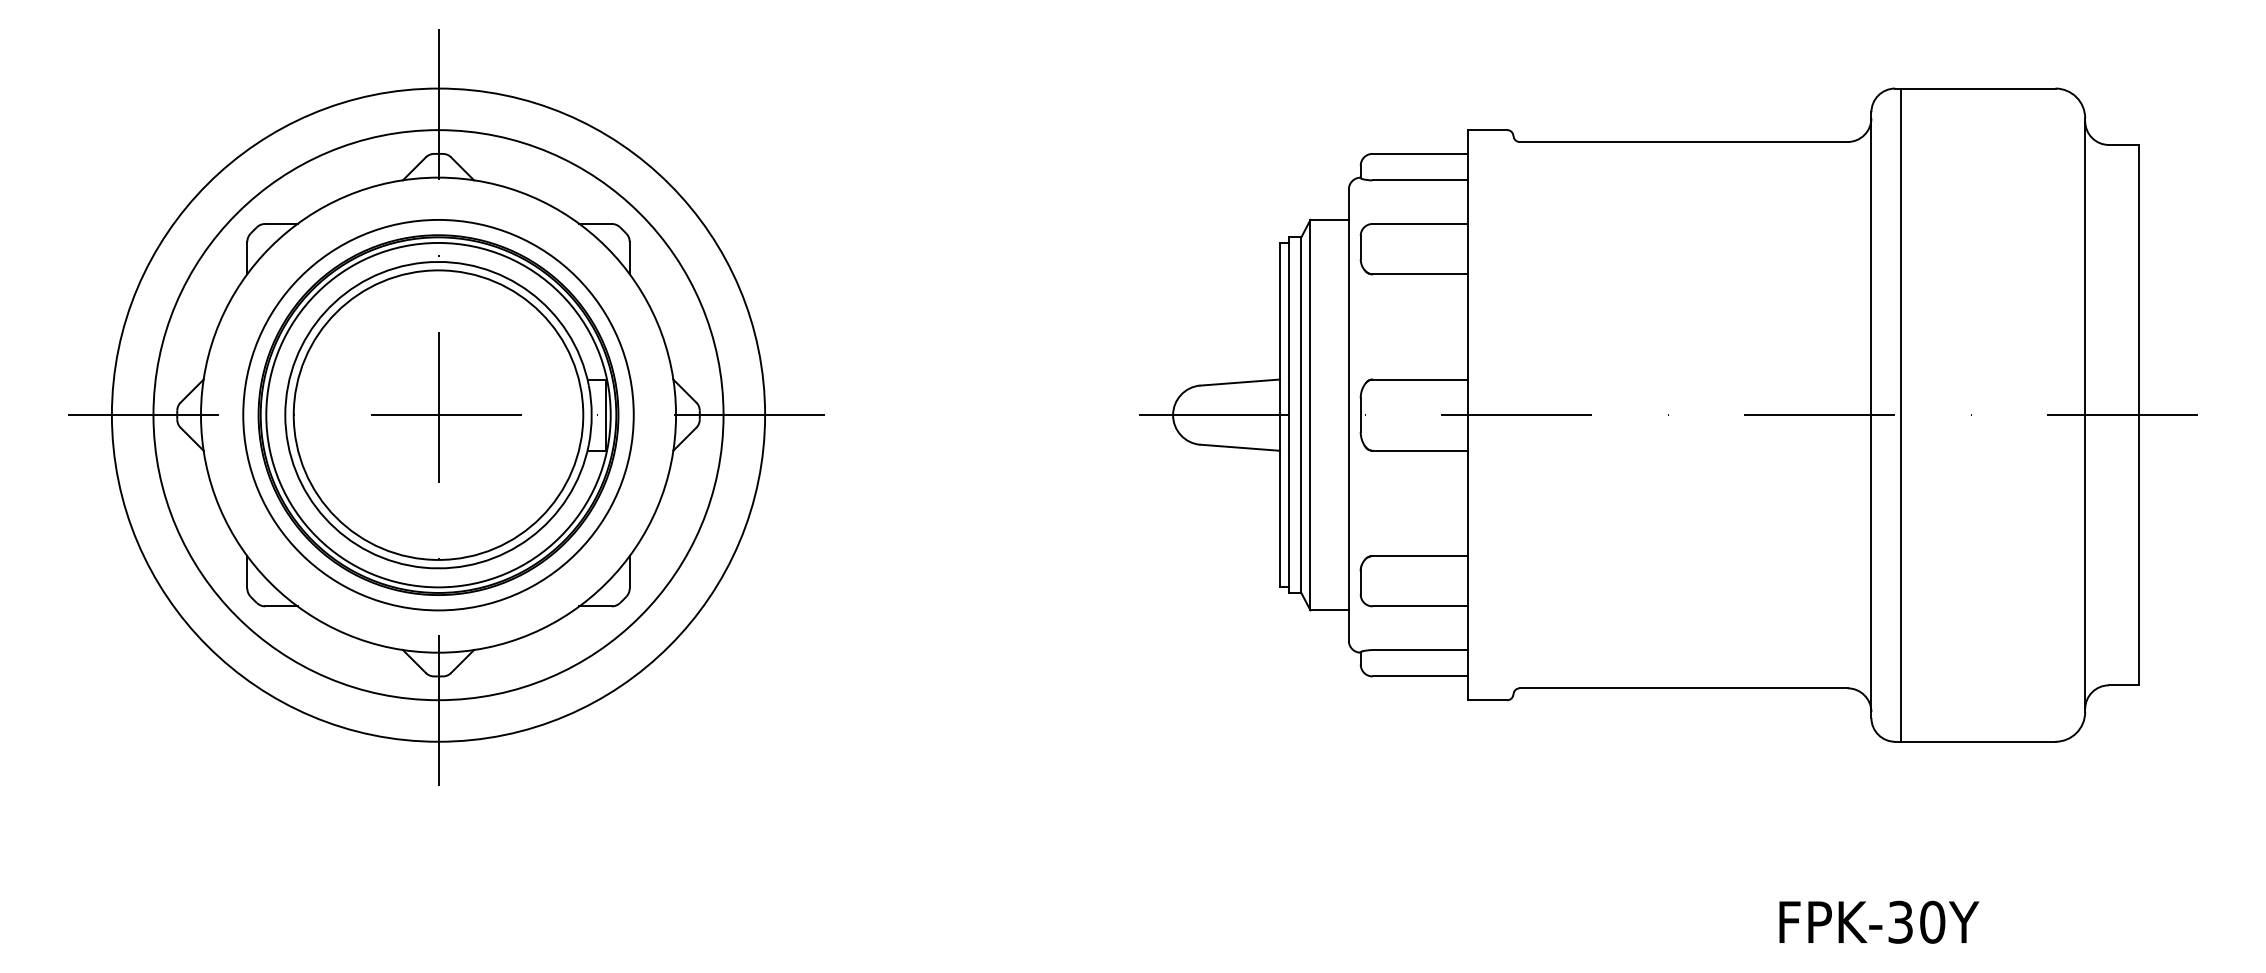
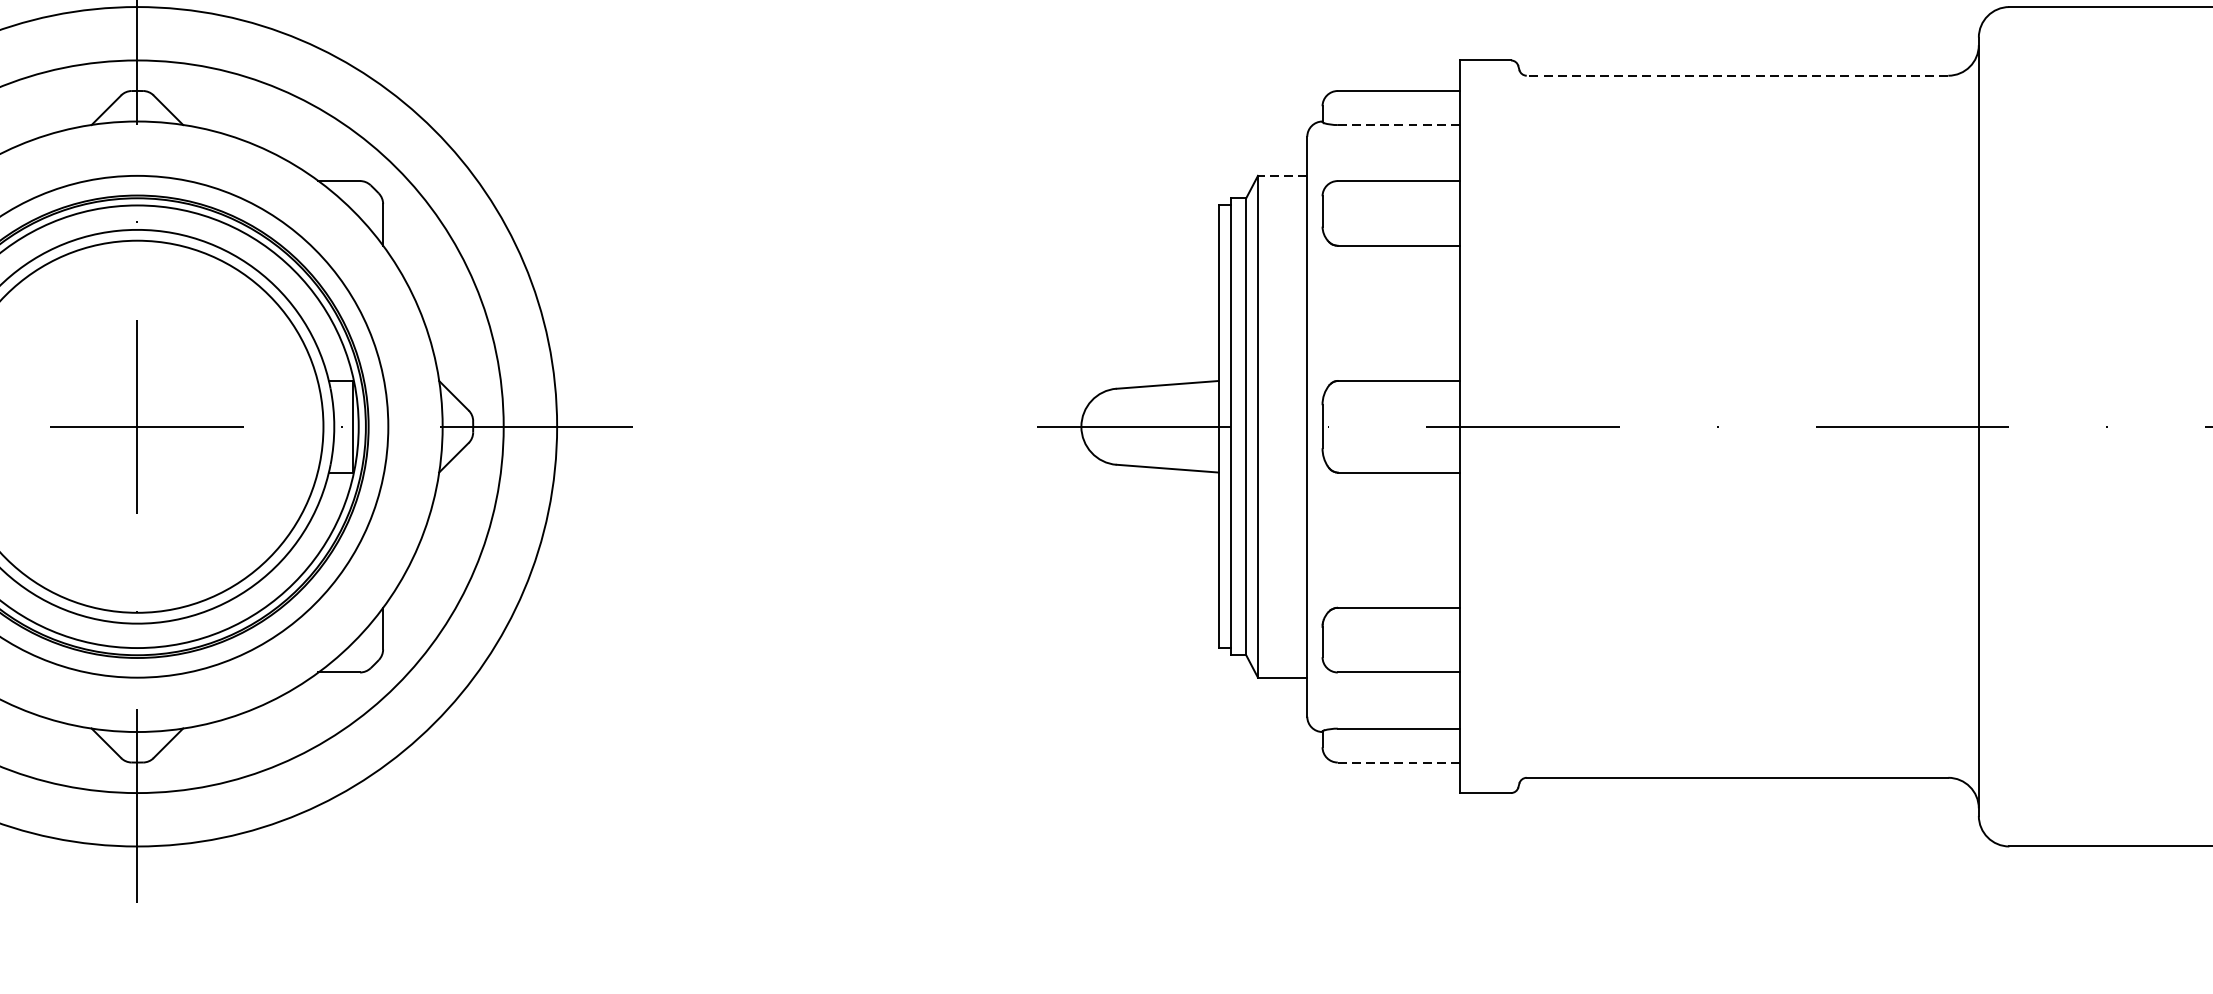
line: (1683, 142) -> (1737, 76), solid -> dashed
line: (1420, 180) -> (1399, 125), solid -> dashed
line: (1329, 219) -> (1282, 175), solid -> dashed
line: (1901, 414) -> (2017, 425), removed
line: (1420, 676) -> (1399, 762), solid -> dashed

